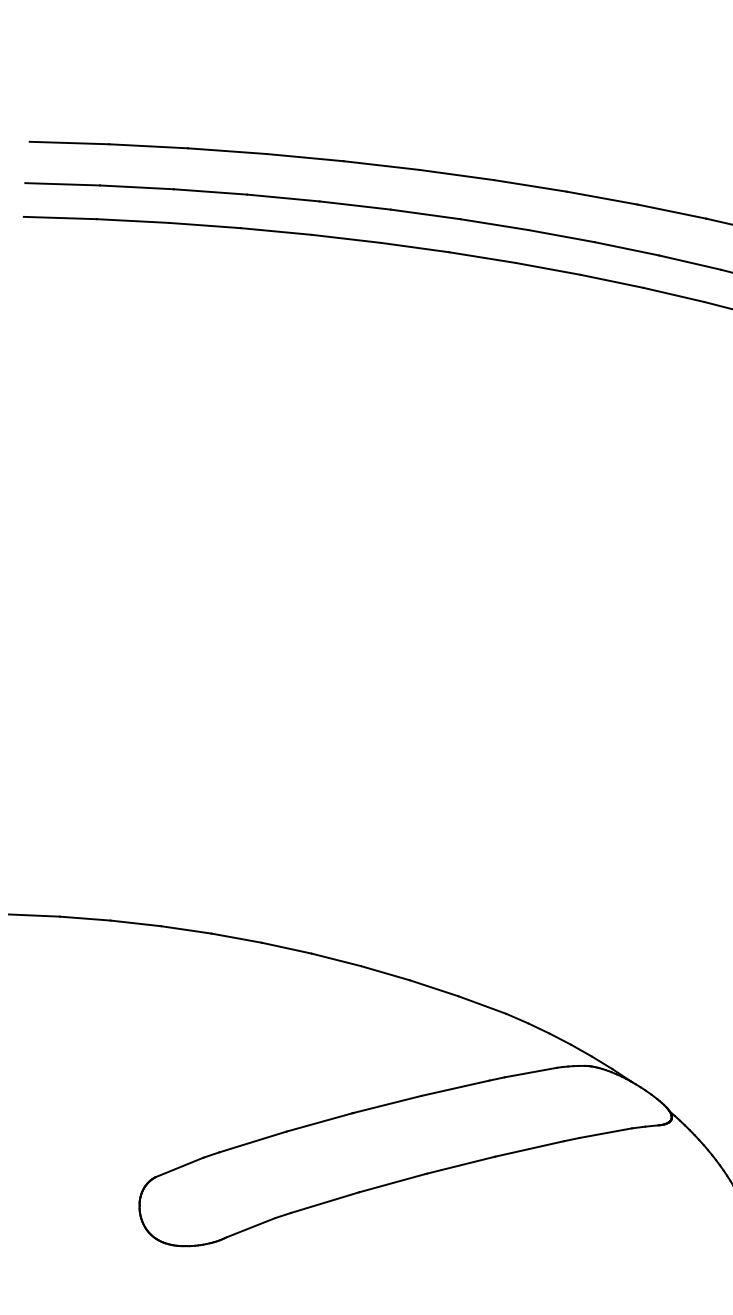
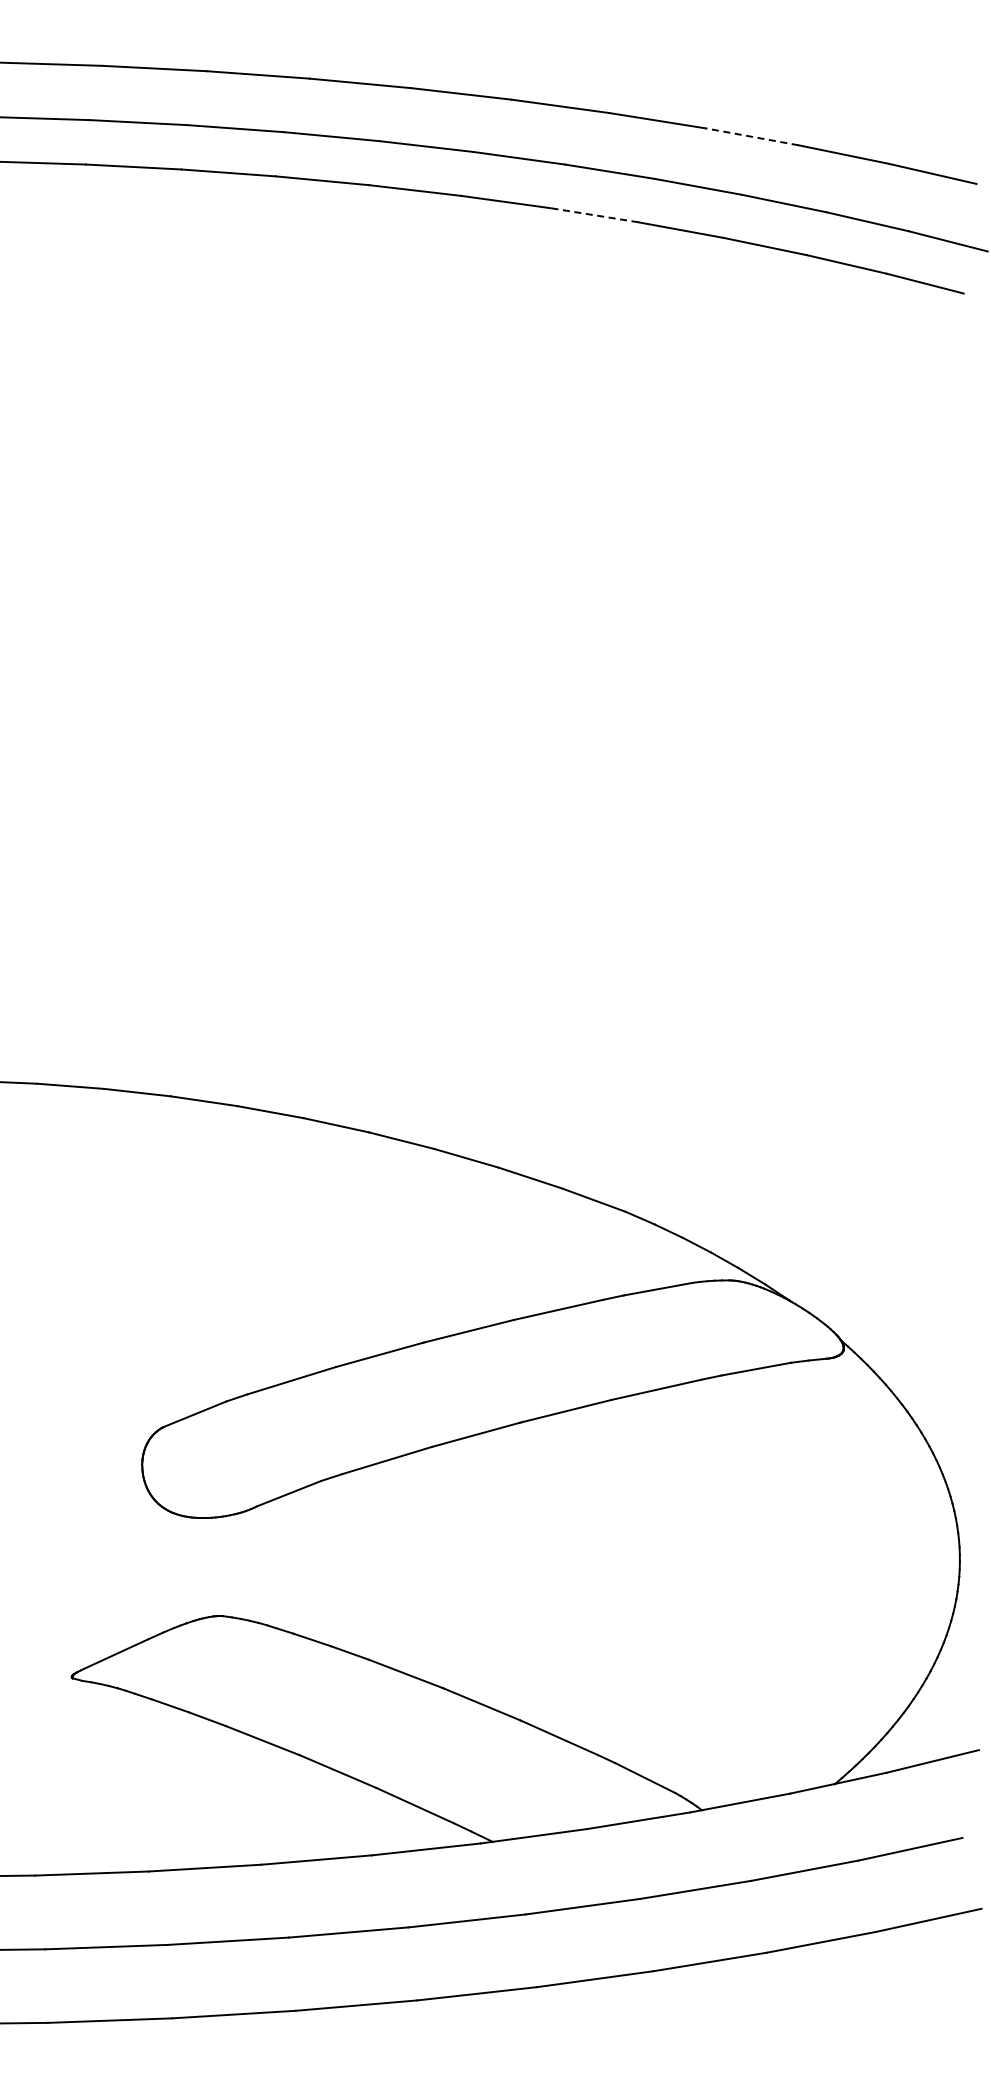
line: (601, 197) -> (751, 136), solid -> dashed
line: (482, 257) -> (594, 215), solid -> dashed

